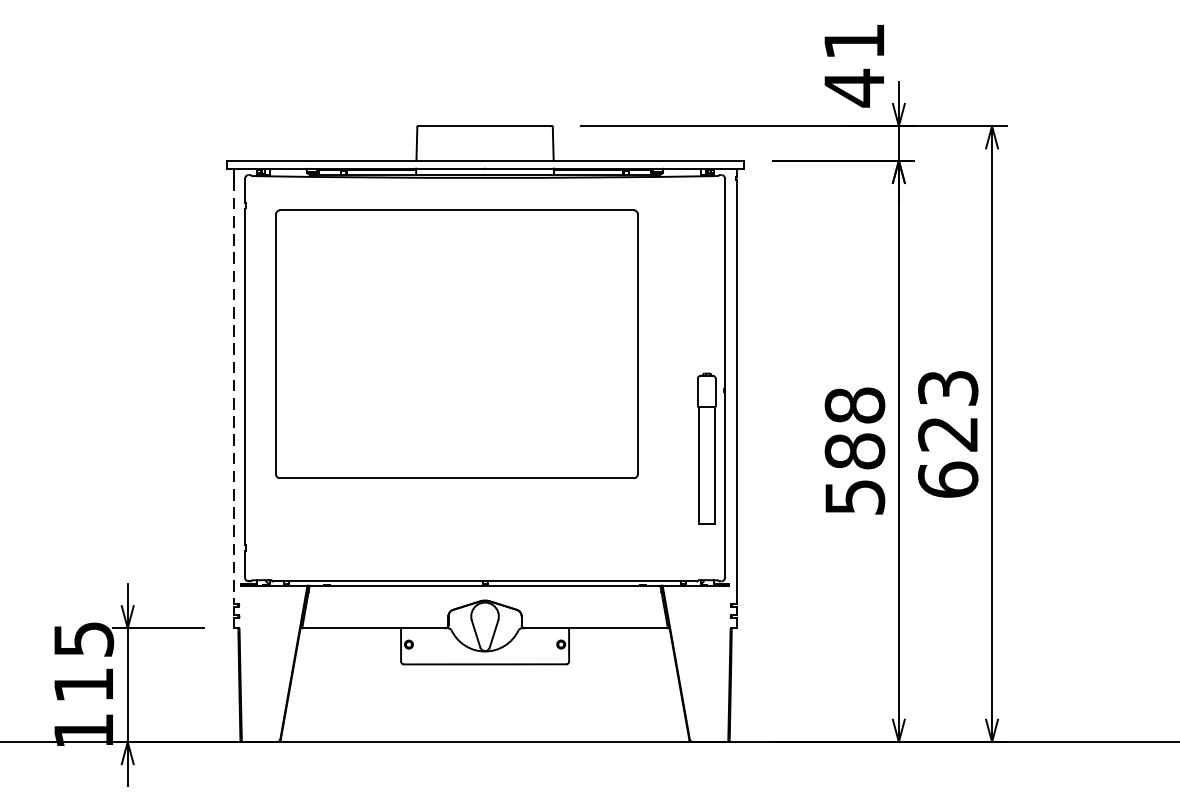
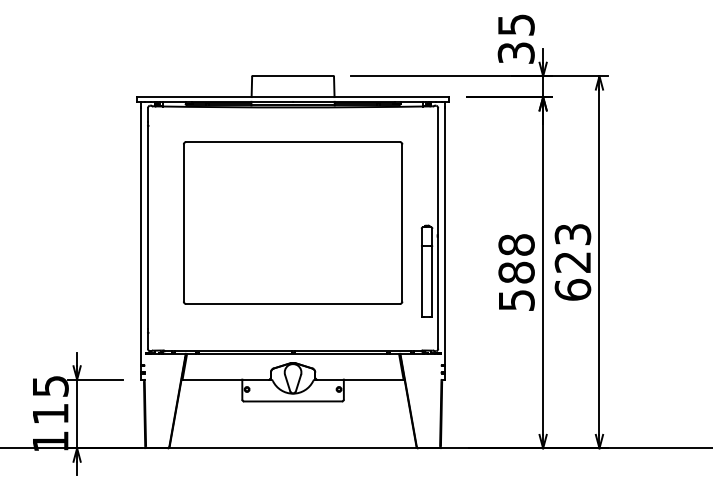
text: (853, 65) -> (515, 39), 41 -> 35
part: (457, 343) -> (293, 222), moved
line: (234, 393) -> (141, 237), dashed -> solid

